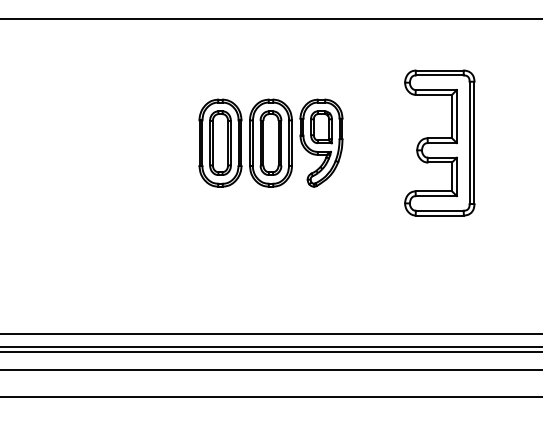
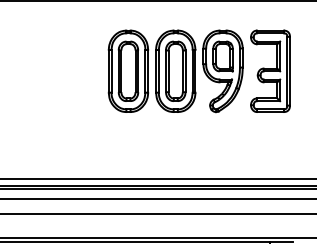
part: (270, 143) -> (175, 71), size x1.67

